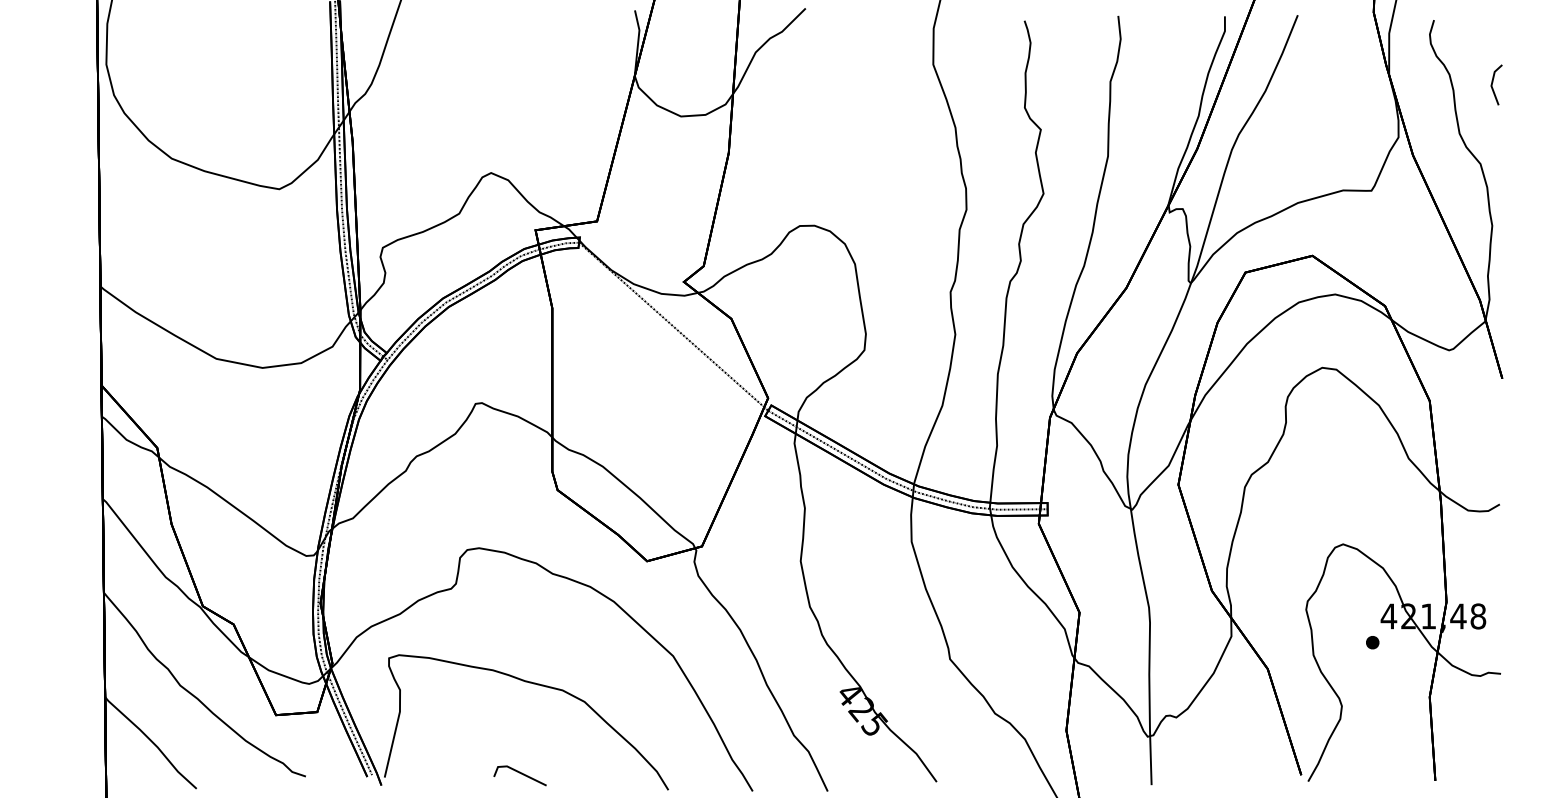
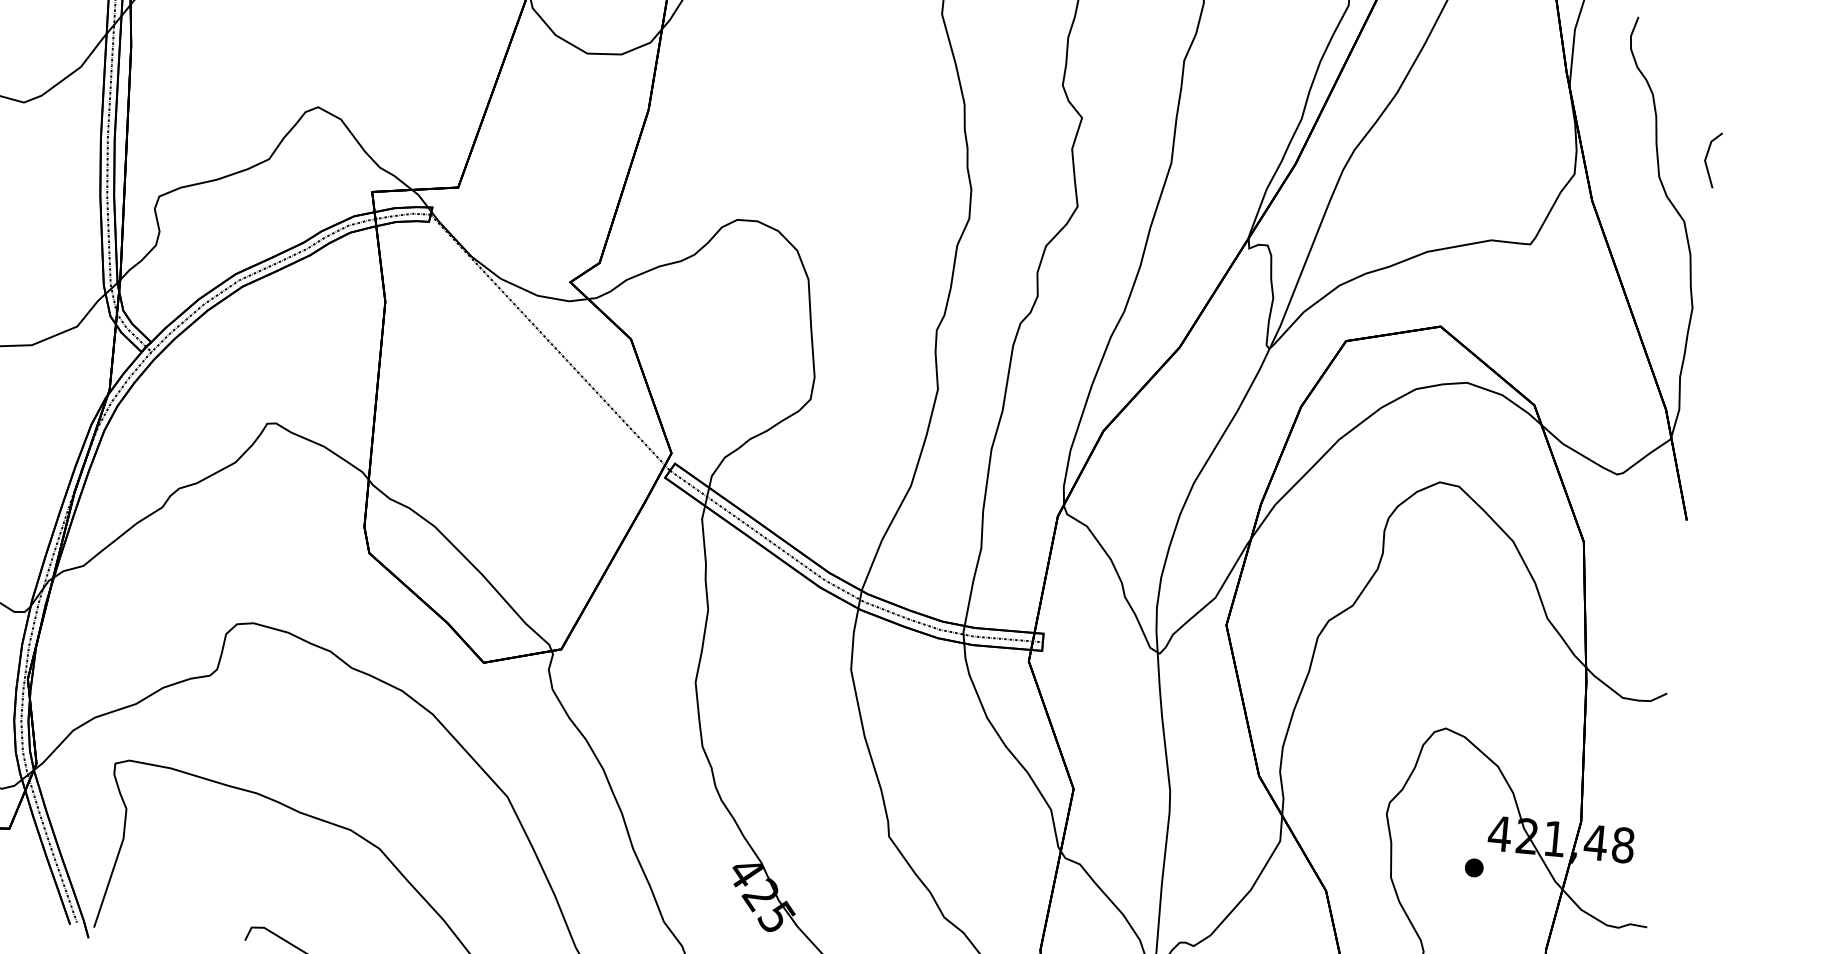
line: (1493, 82) -> (1708, 156), moved

